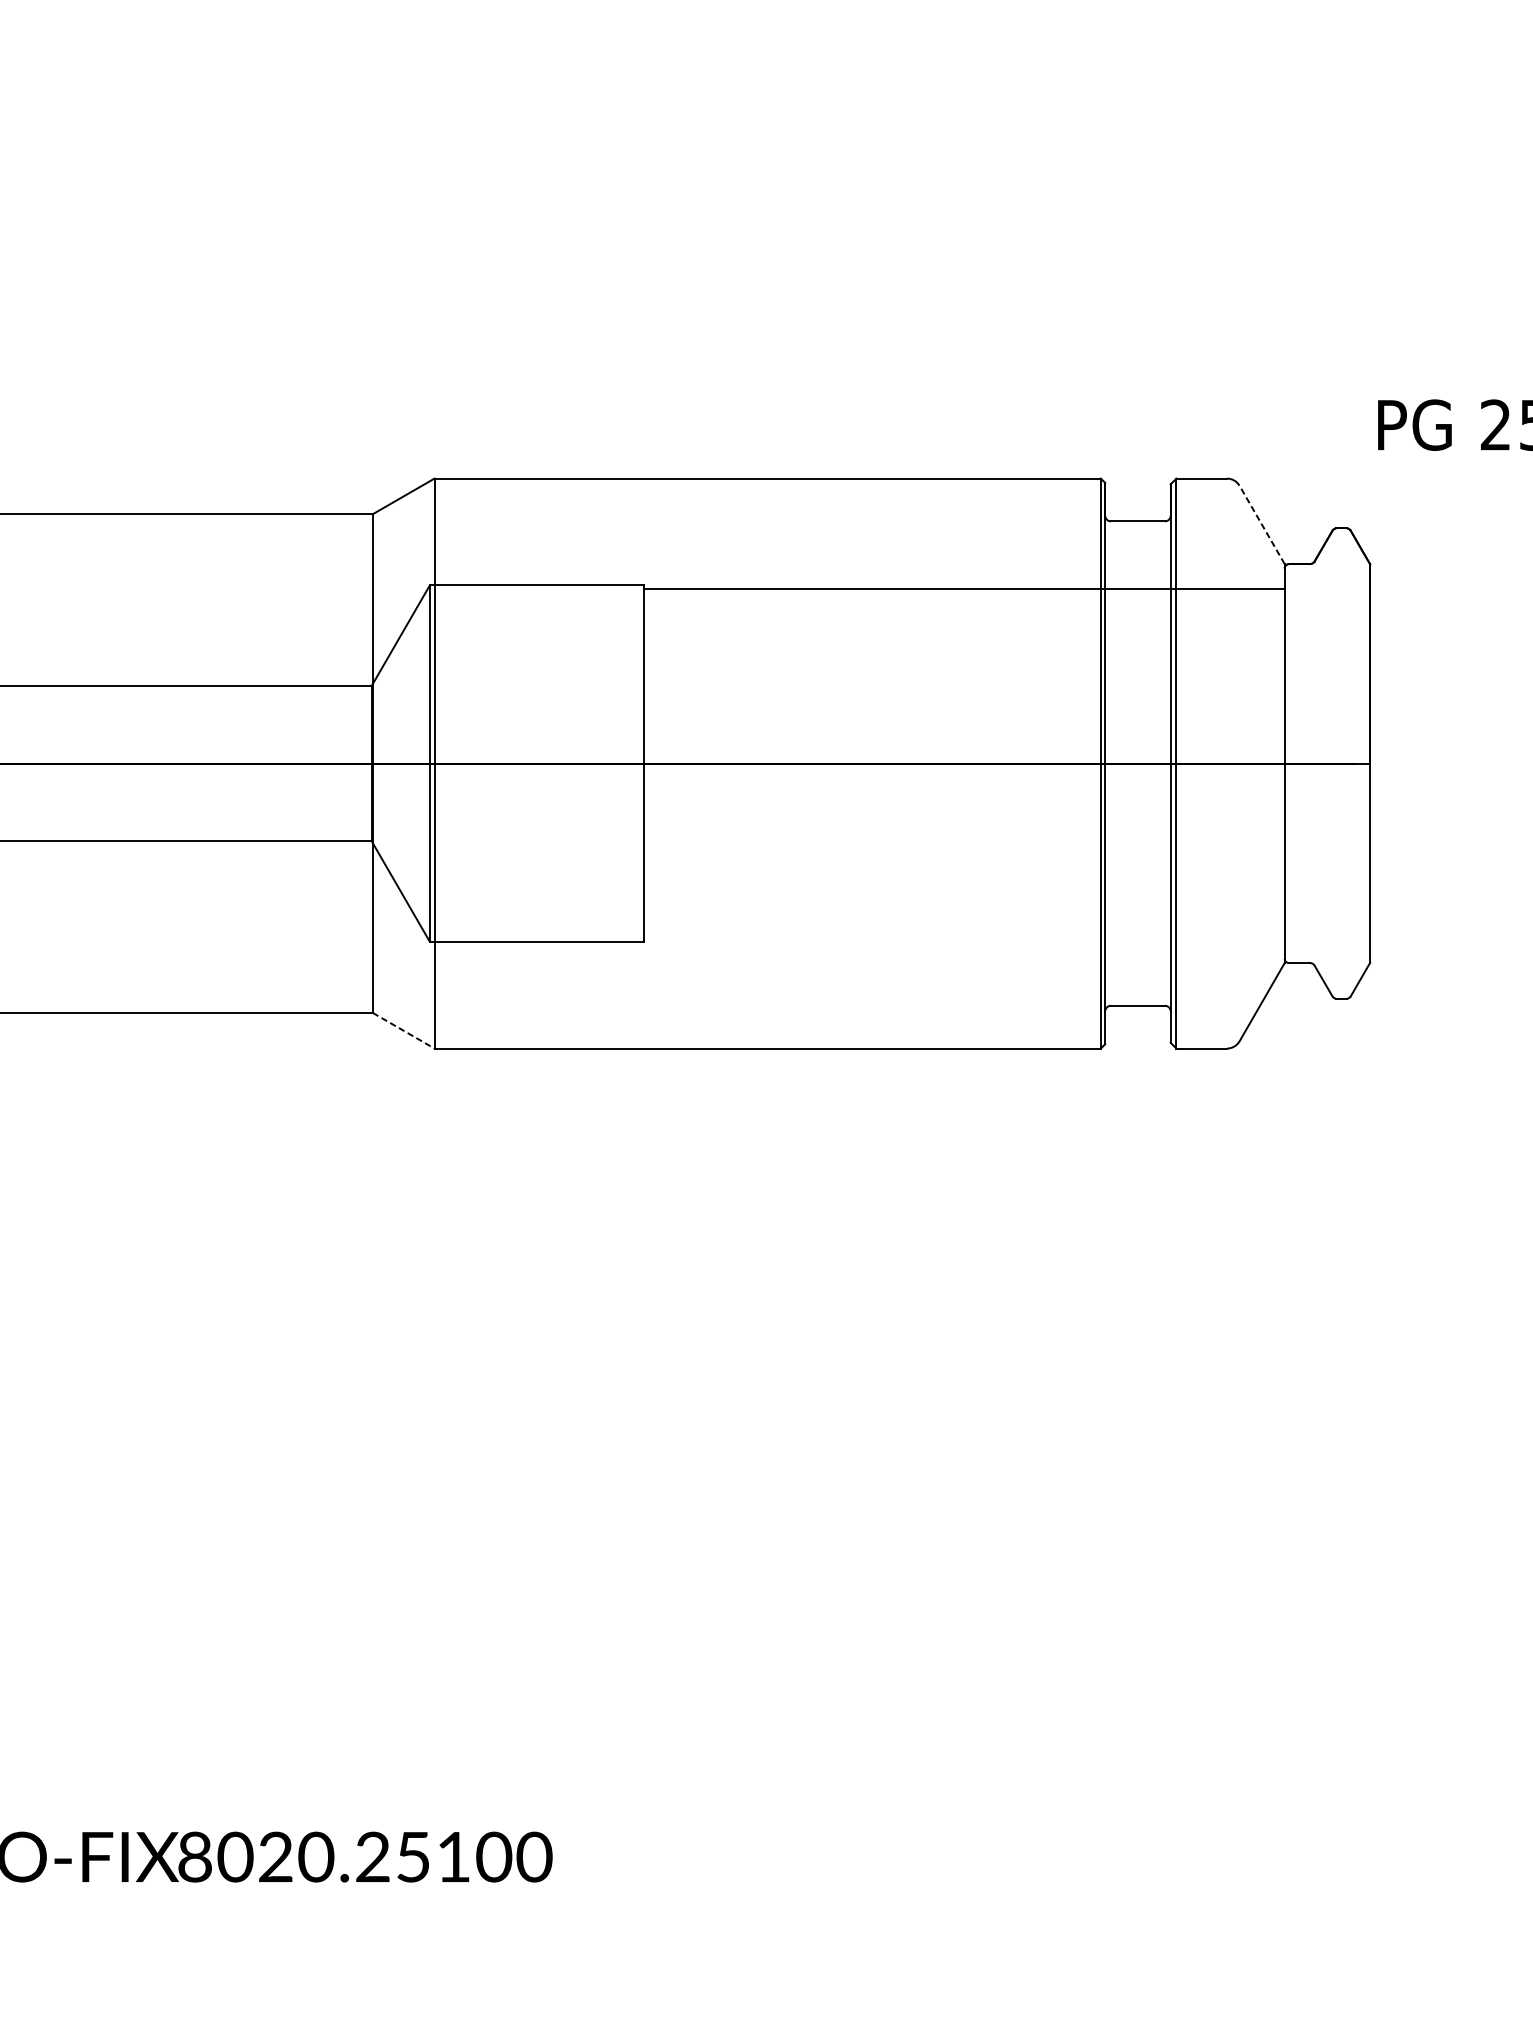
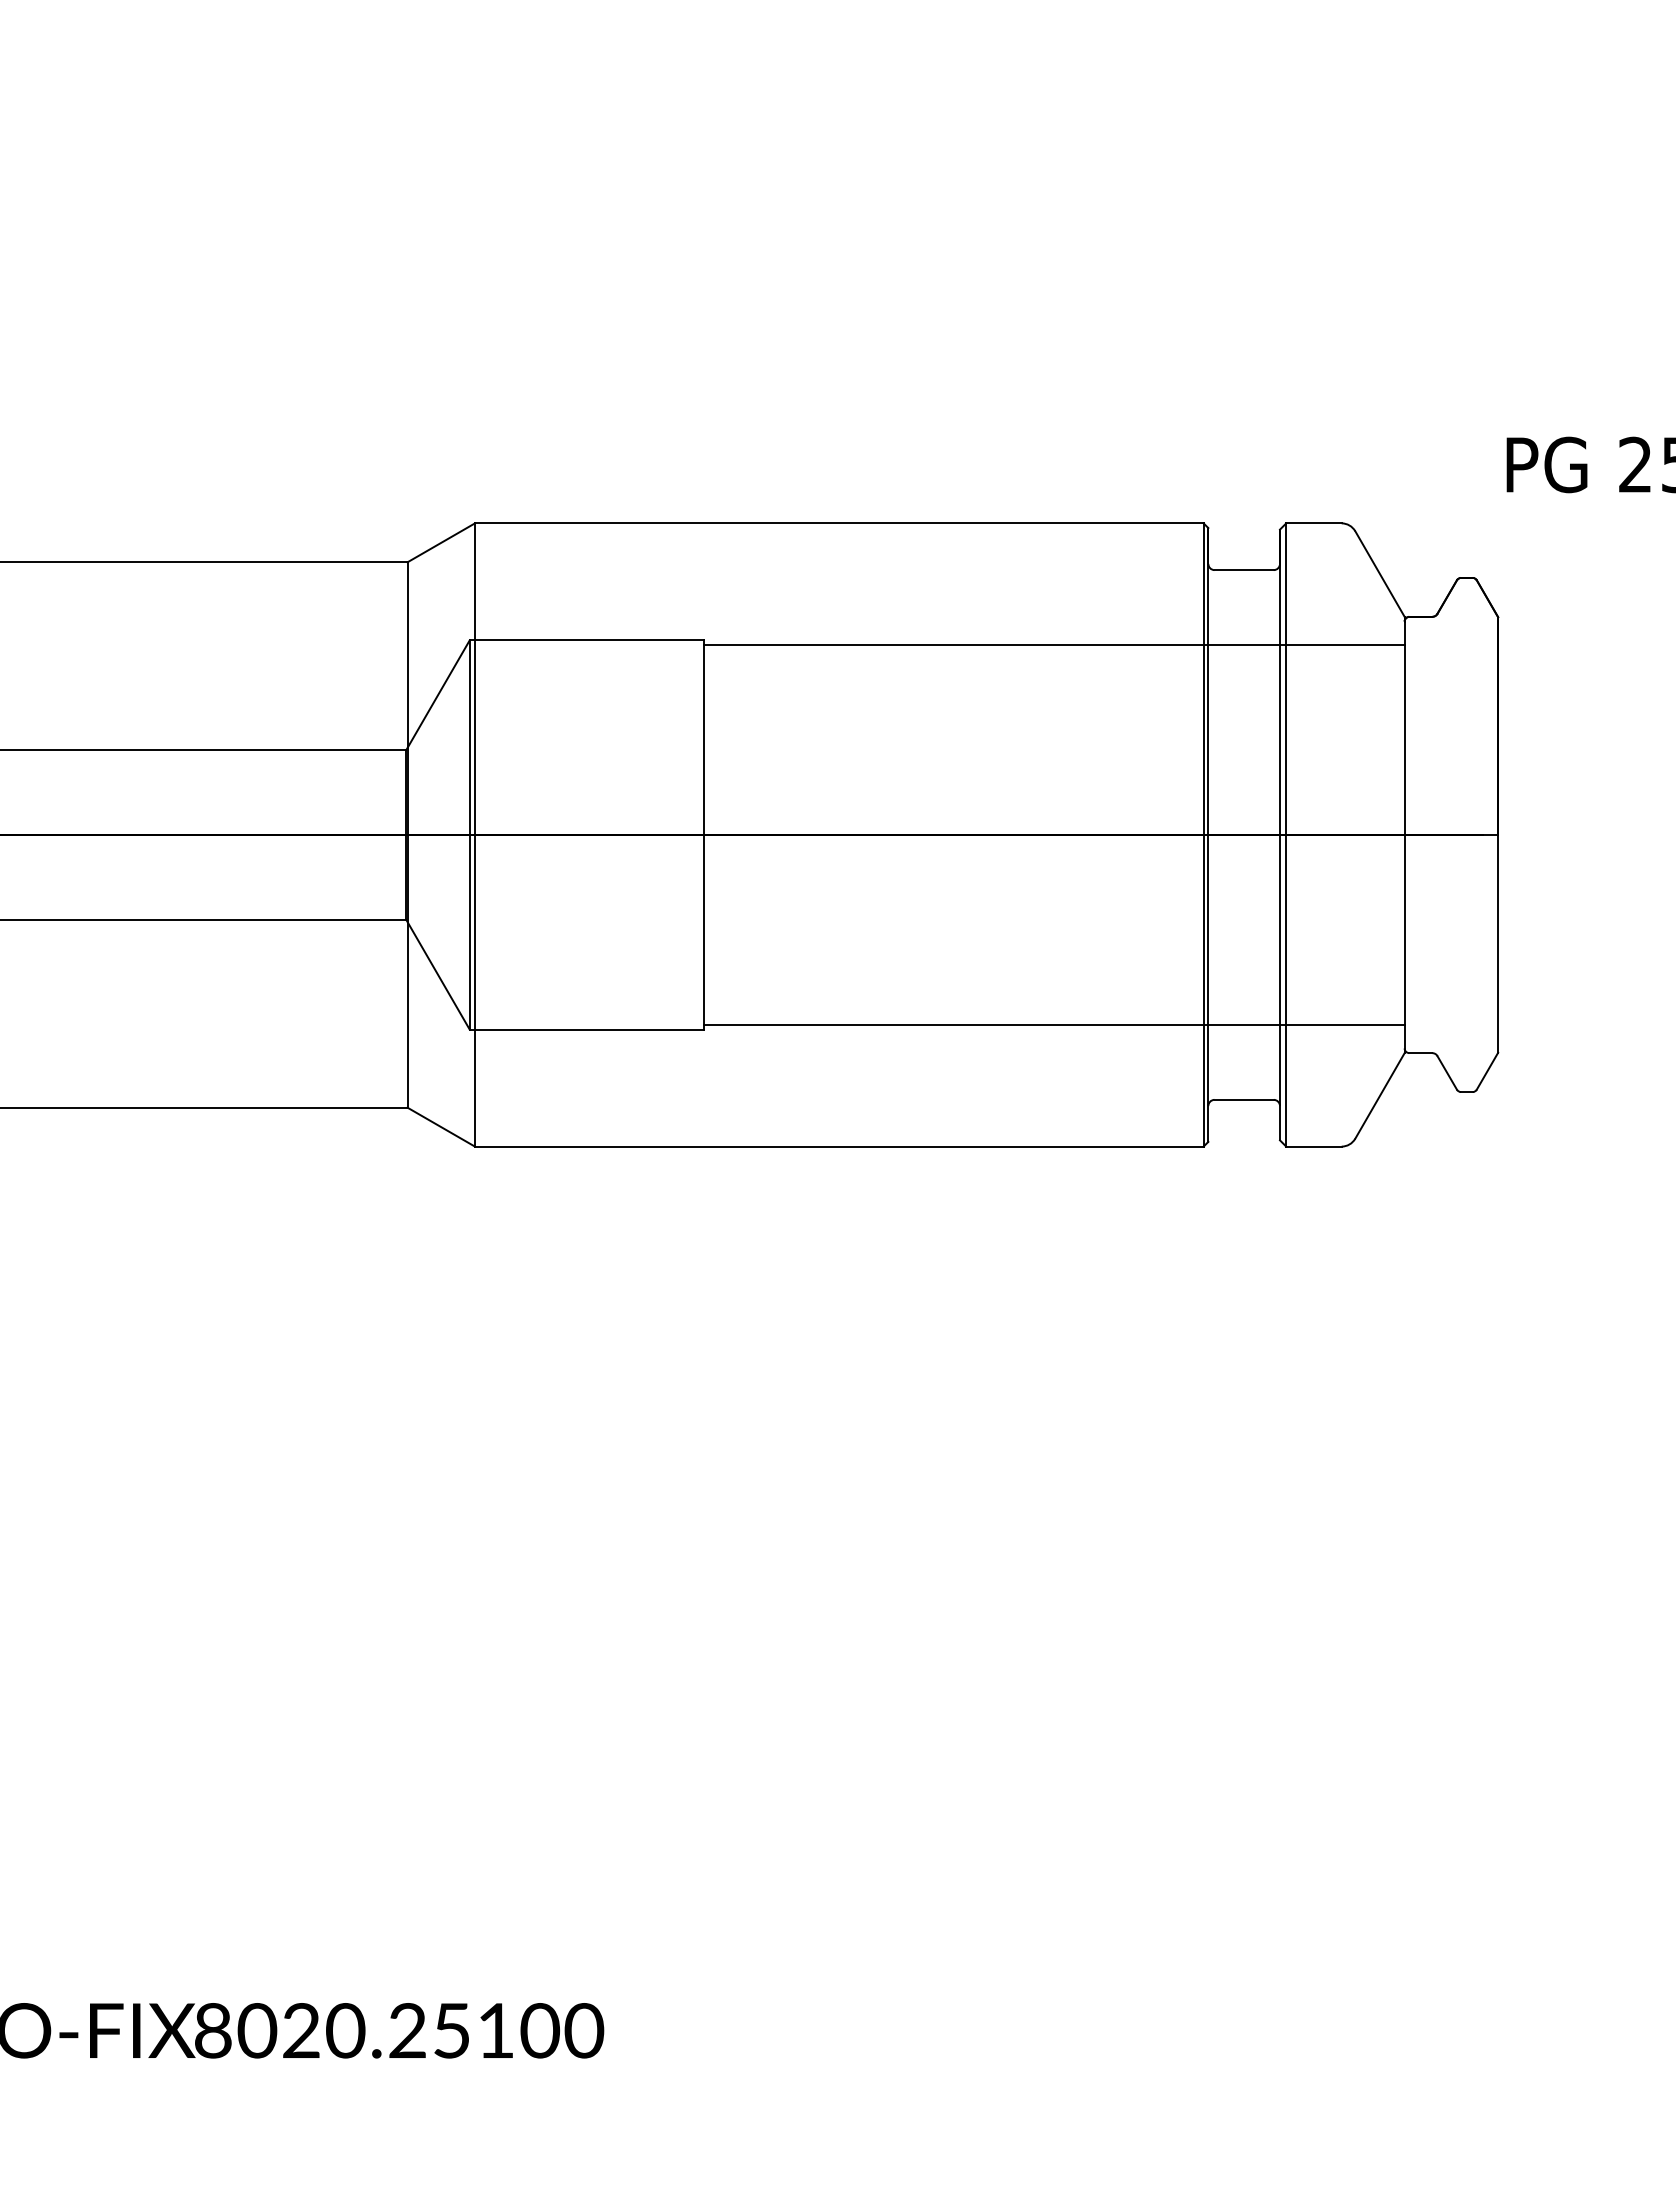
line: (1261, 524) -> (1379, 573), dashed -> solid
line: (963, 937) -> (1053, 1025), added
line: (403, 1031) -> (441, 1127), dashed -> solid

